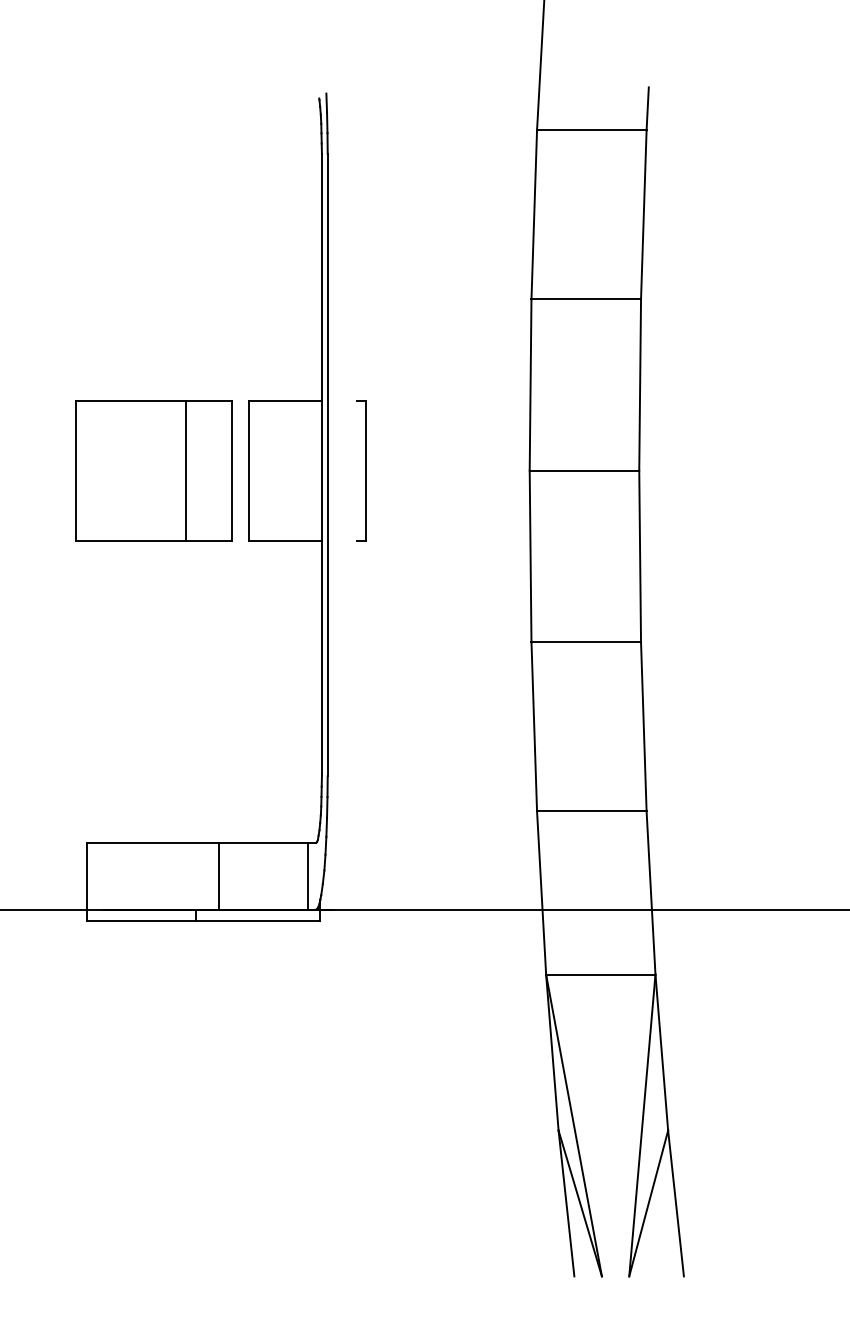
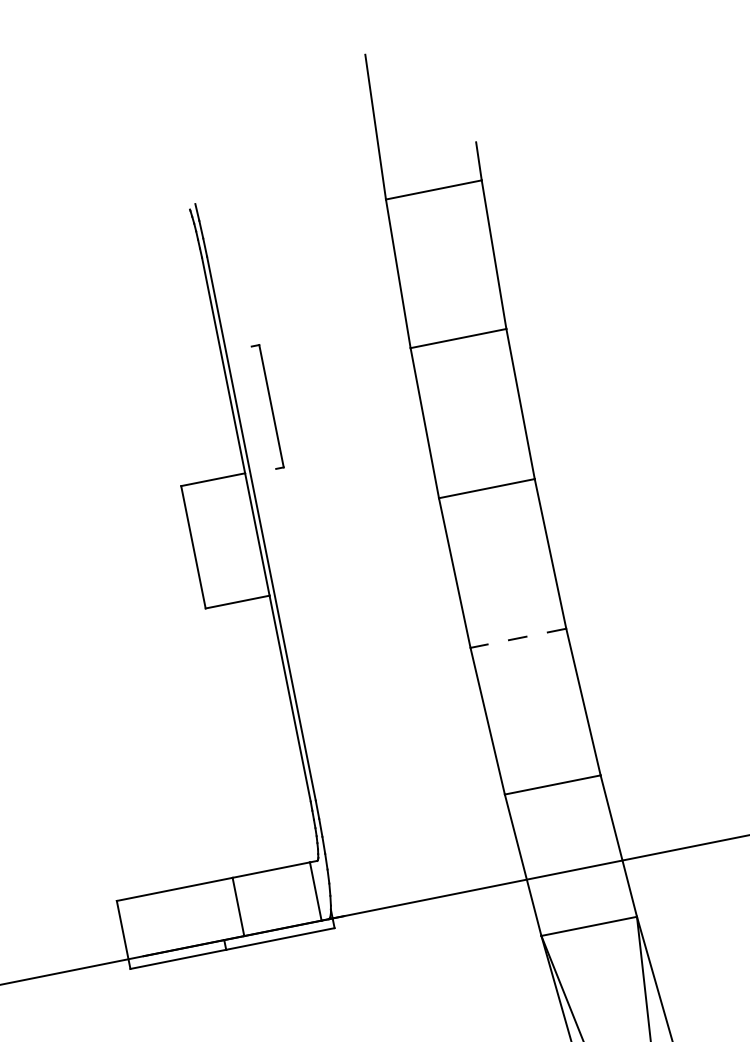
part: (153, 470) -> (110, 563), removed
part: (361, 470) -> (267, 406), moved
line: (586, 642) -> (518, 638), solid -> dashed

